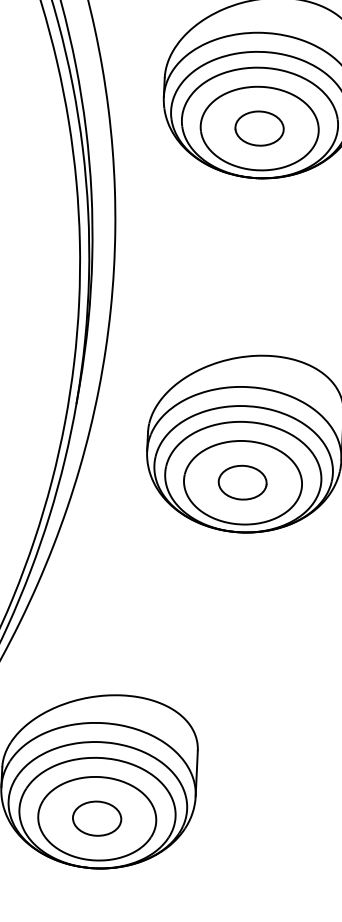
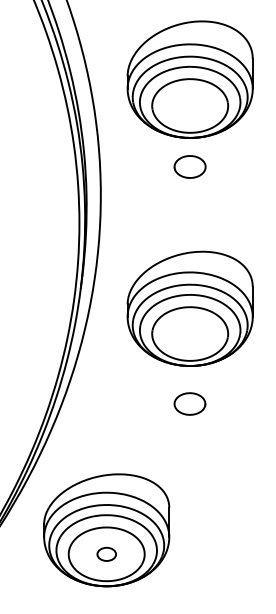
part: (258, 127) -> (189, 166), moved
part: (241, 481) -> (189, 403), moved
part: (96, 818) -> (106, 554), size x0.6

